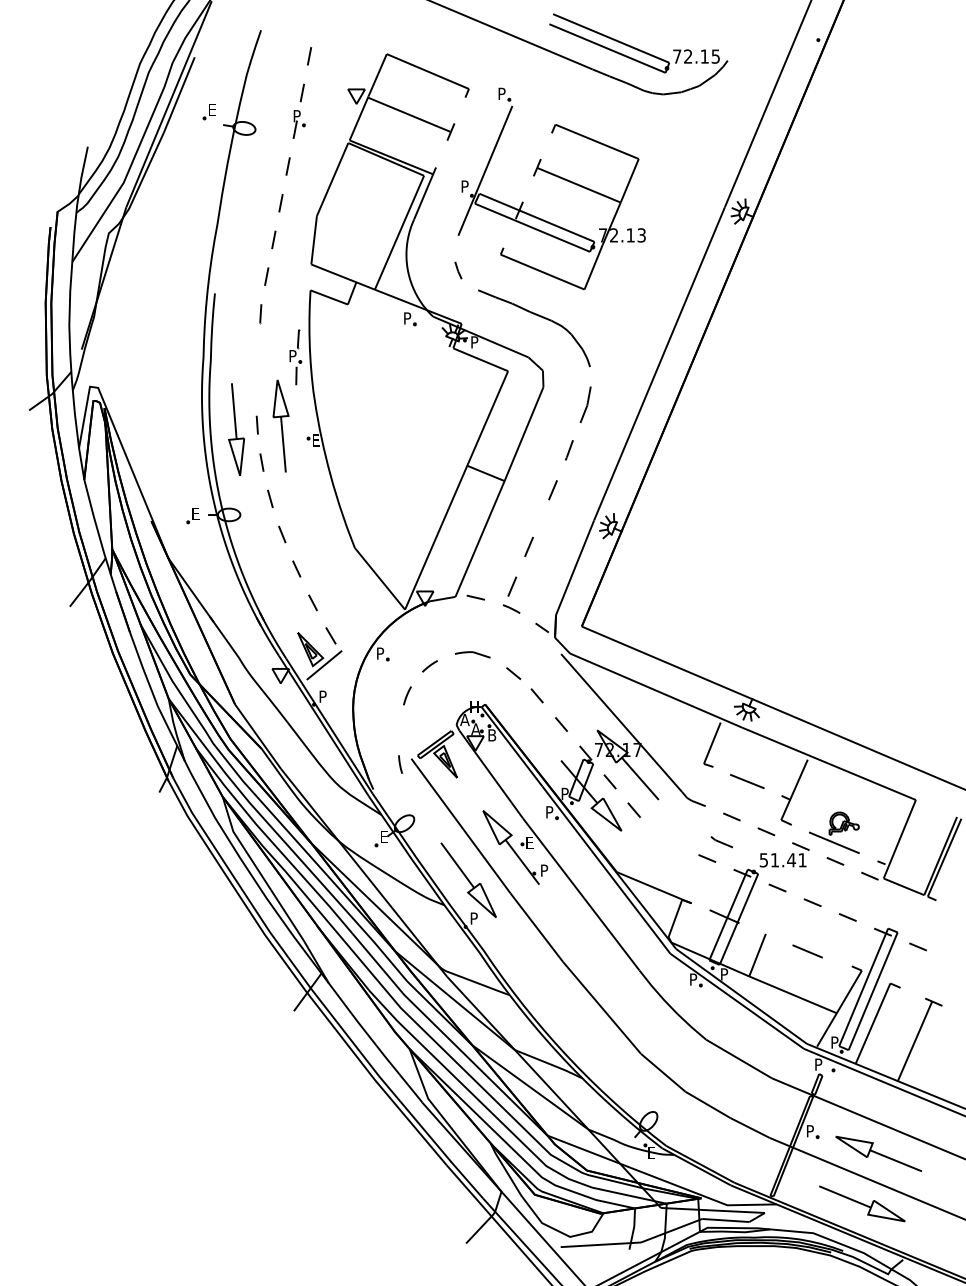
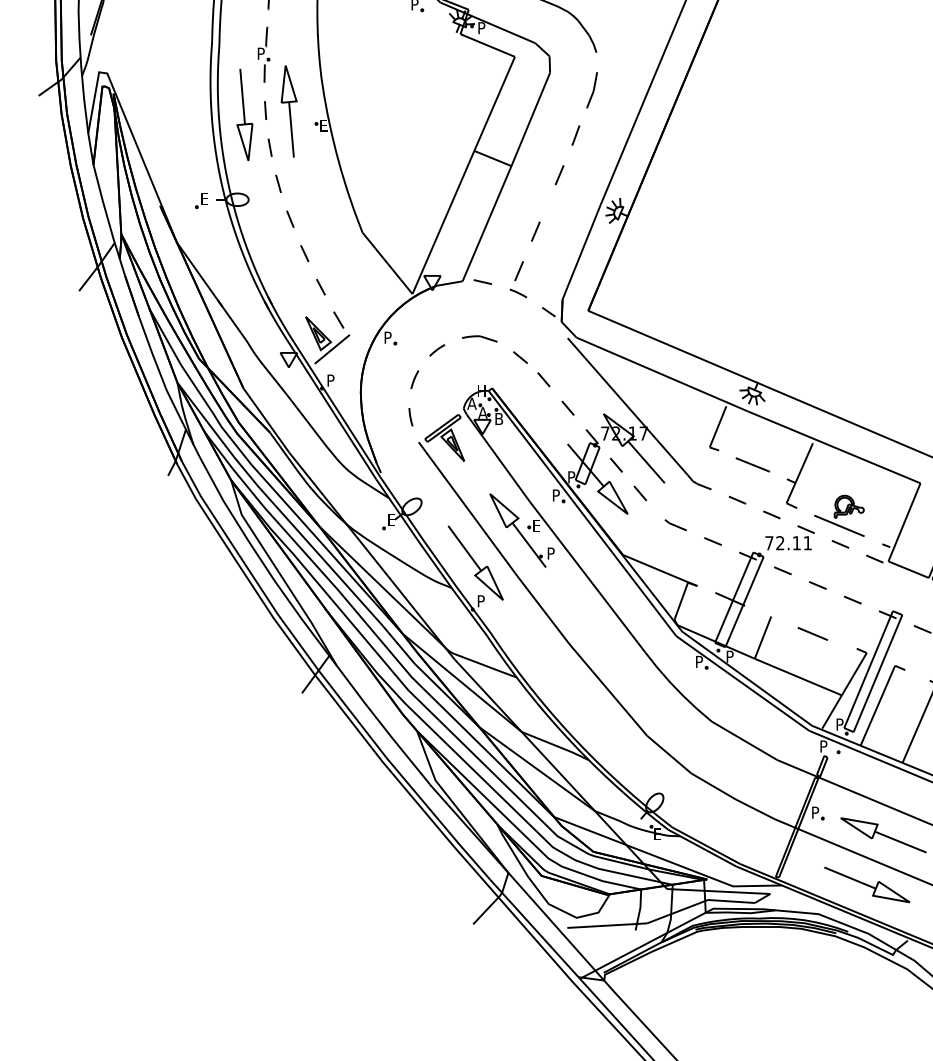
part: (295, 357) -> (263, 55), moved
line: (400, 764) -> (410, 417), moved
part: (721, 842) -> (675, 525), moved
text: (777, 860) -> (782, 543), 51.41 -> 72.11

